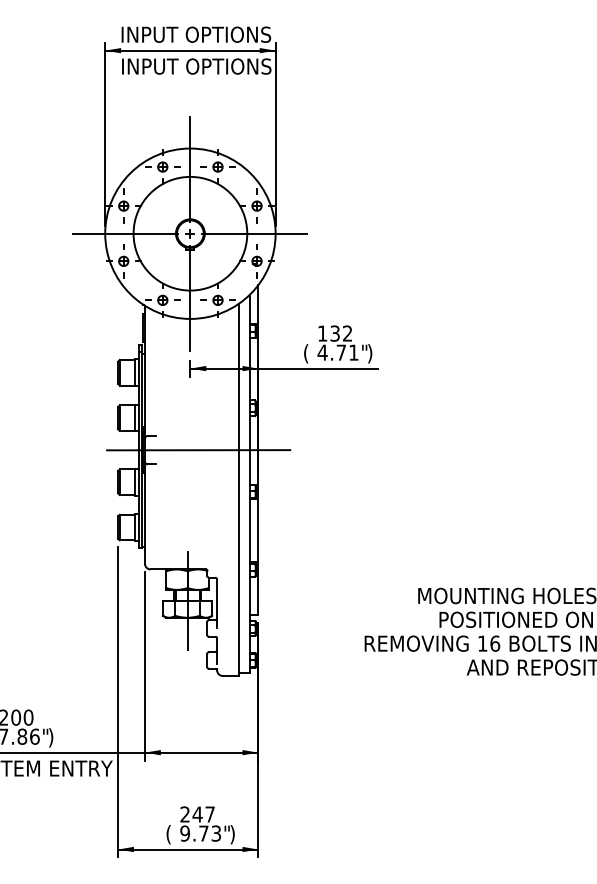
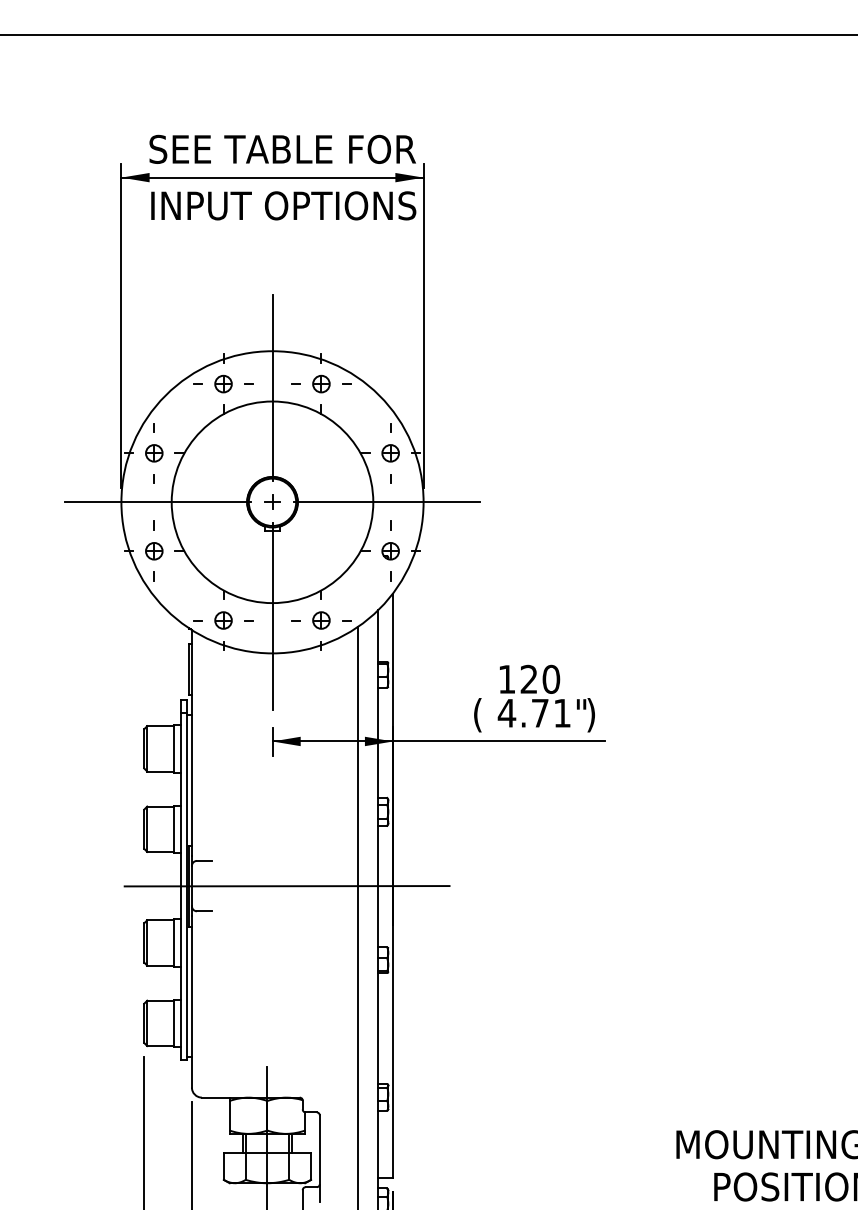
text: (196, 34) -> (283, 148), INPUT OPTIONS -> SEE TABLE FOR
text: (341, 333) -> (540, 679), 132 -> 120

